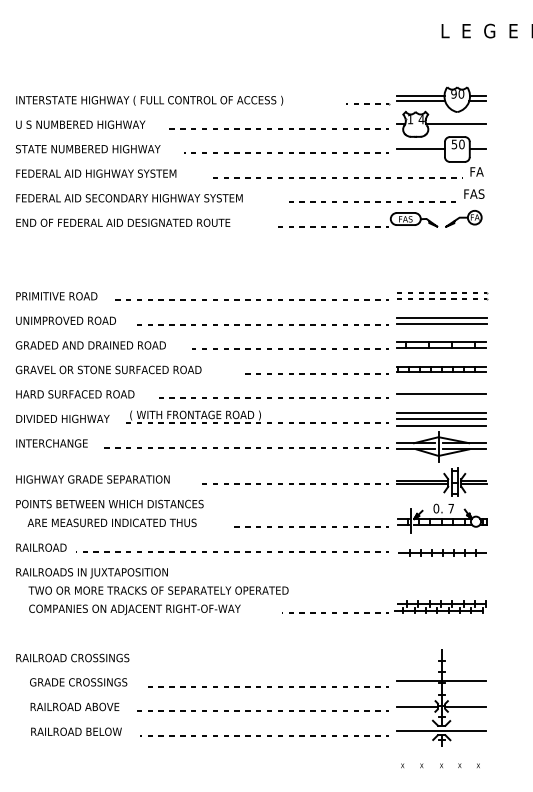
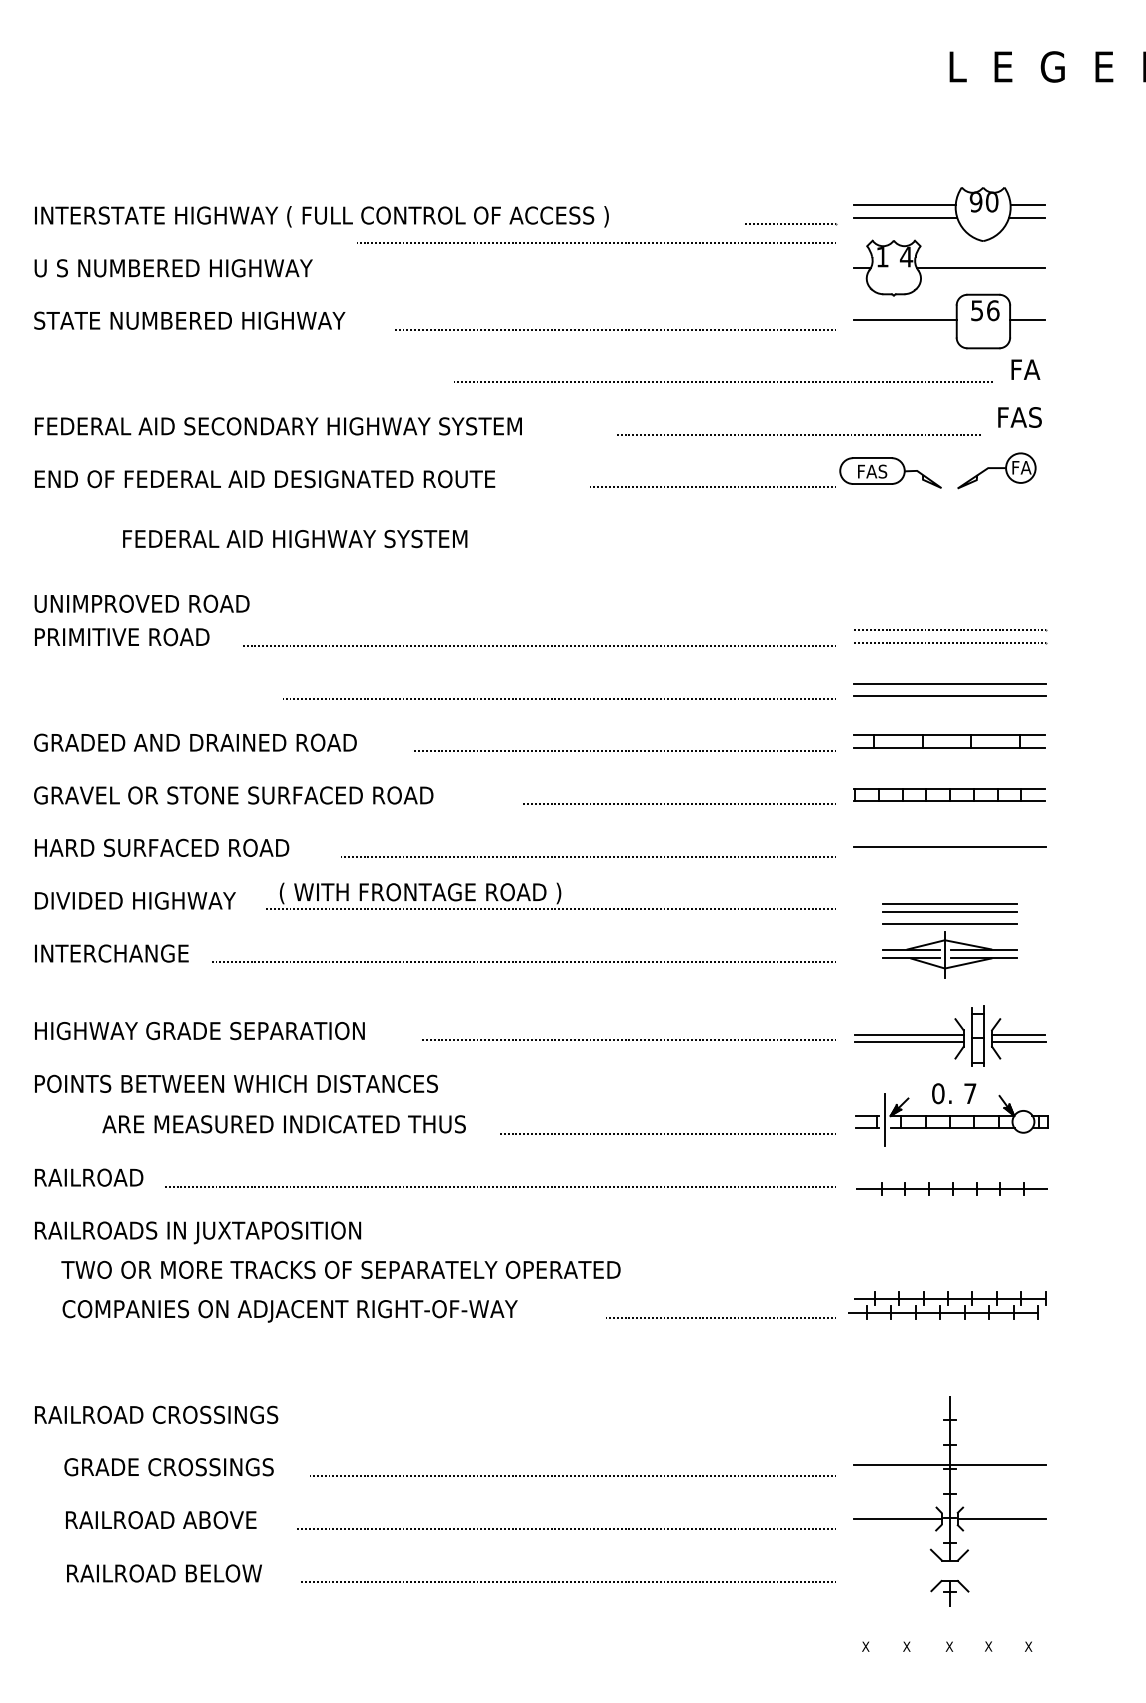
line: (278, 128) -> (598, 241), moved
text: (461, 143) -> (992, 308), 50 -> 56
text: (96, 173) -> (295, 538), moved
text: (65, 320) -> (140, 603), moved
part: (441, 437) -> (949, 940), size x0.7
text: (111, 522) -> (282, 1123), moved
line: (441, 730) -> (949, 1570), removed

